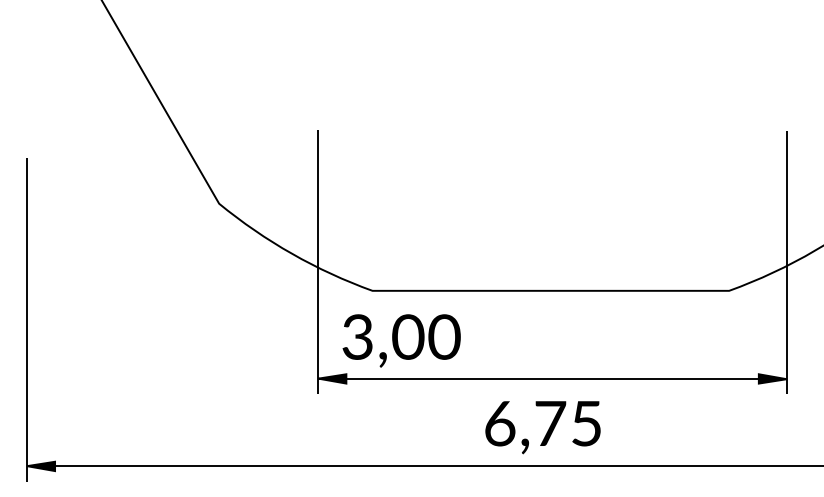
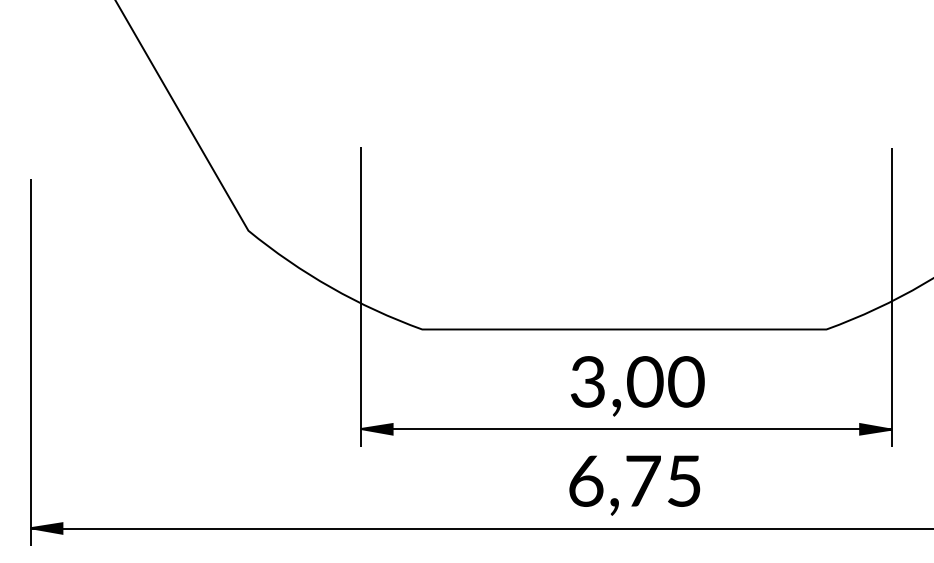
text: (401, 340) -> (637, 385), moved
text: (542, 427) -> (634, 485), moved

